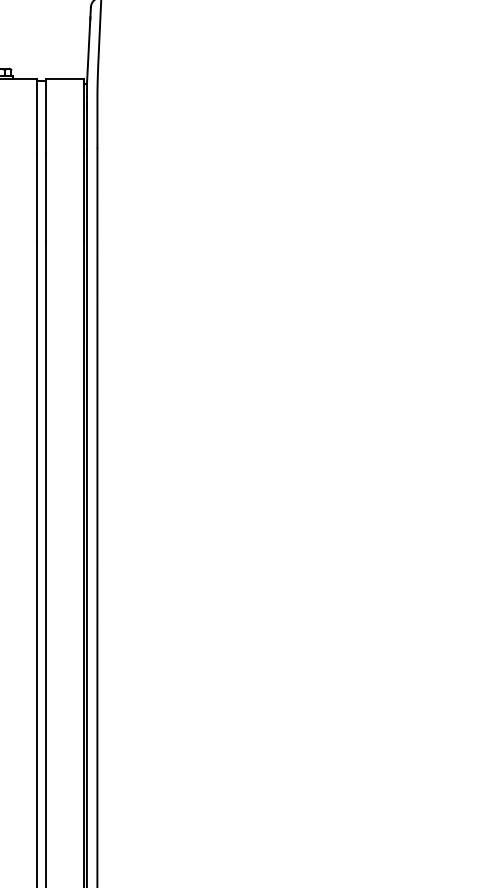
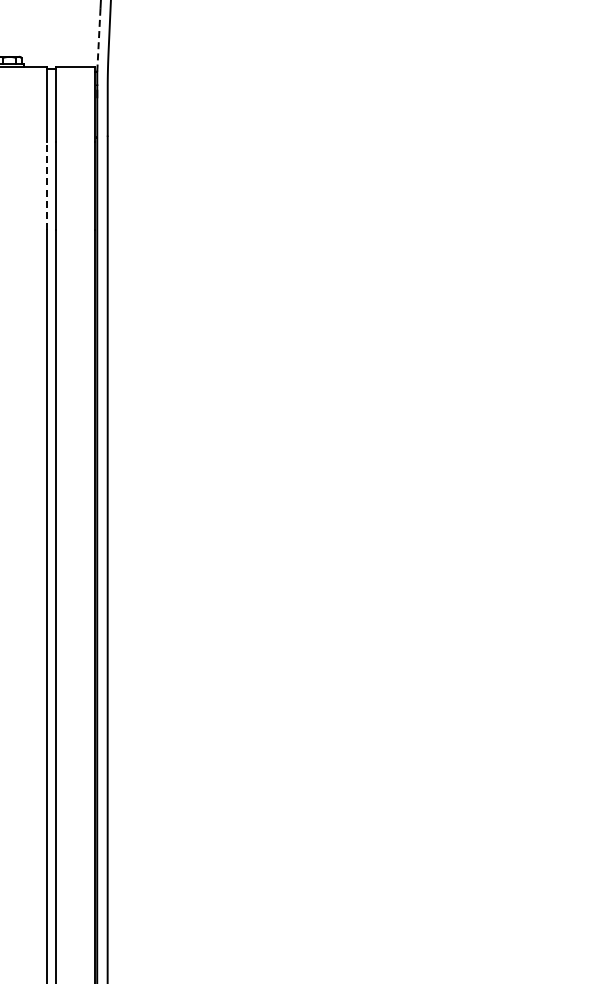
line: (89, 49) -> (99, 37), solid -> dashed
line: (37, 197) -> (47, 185), solid -> dashed

